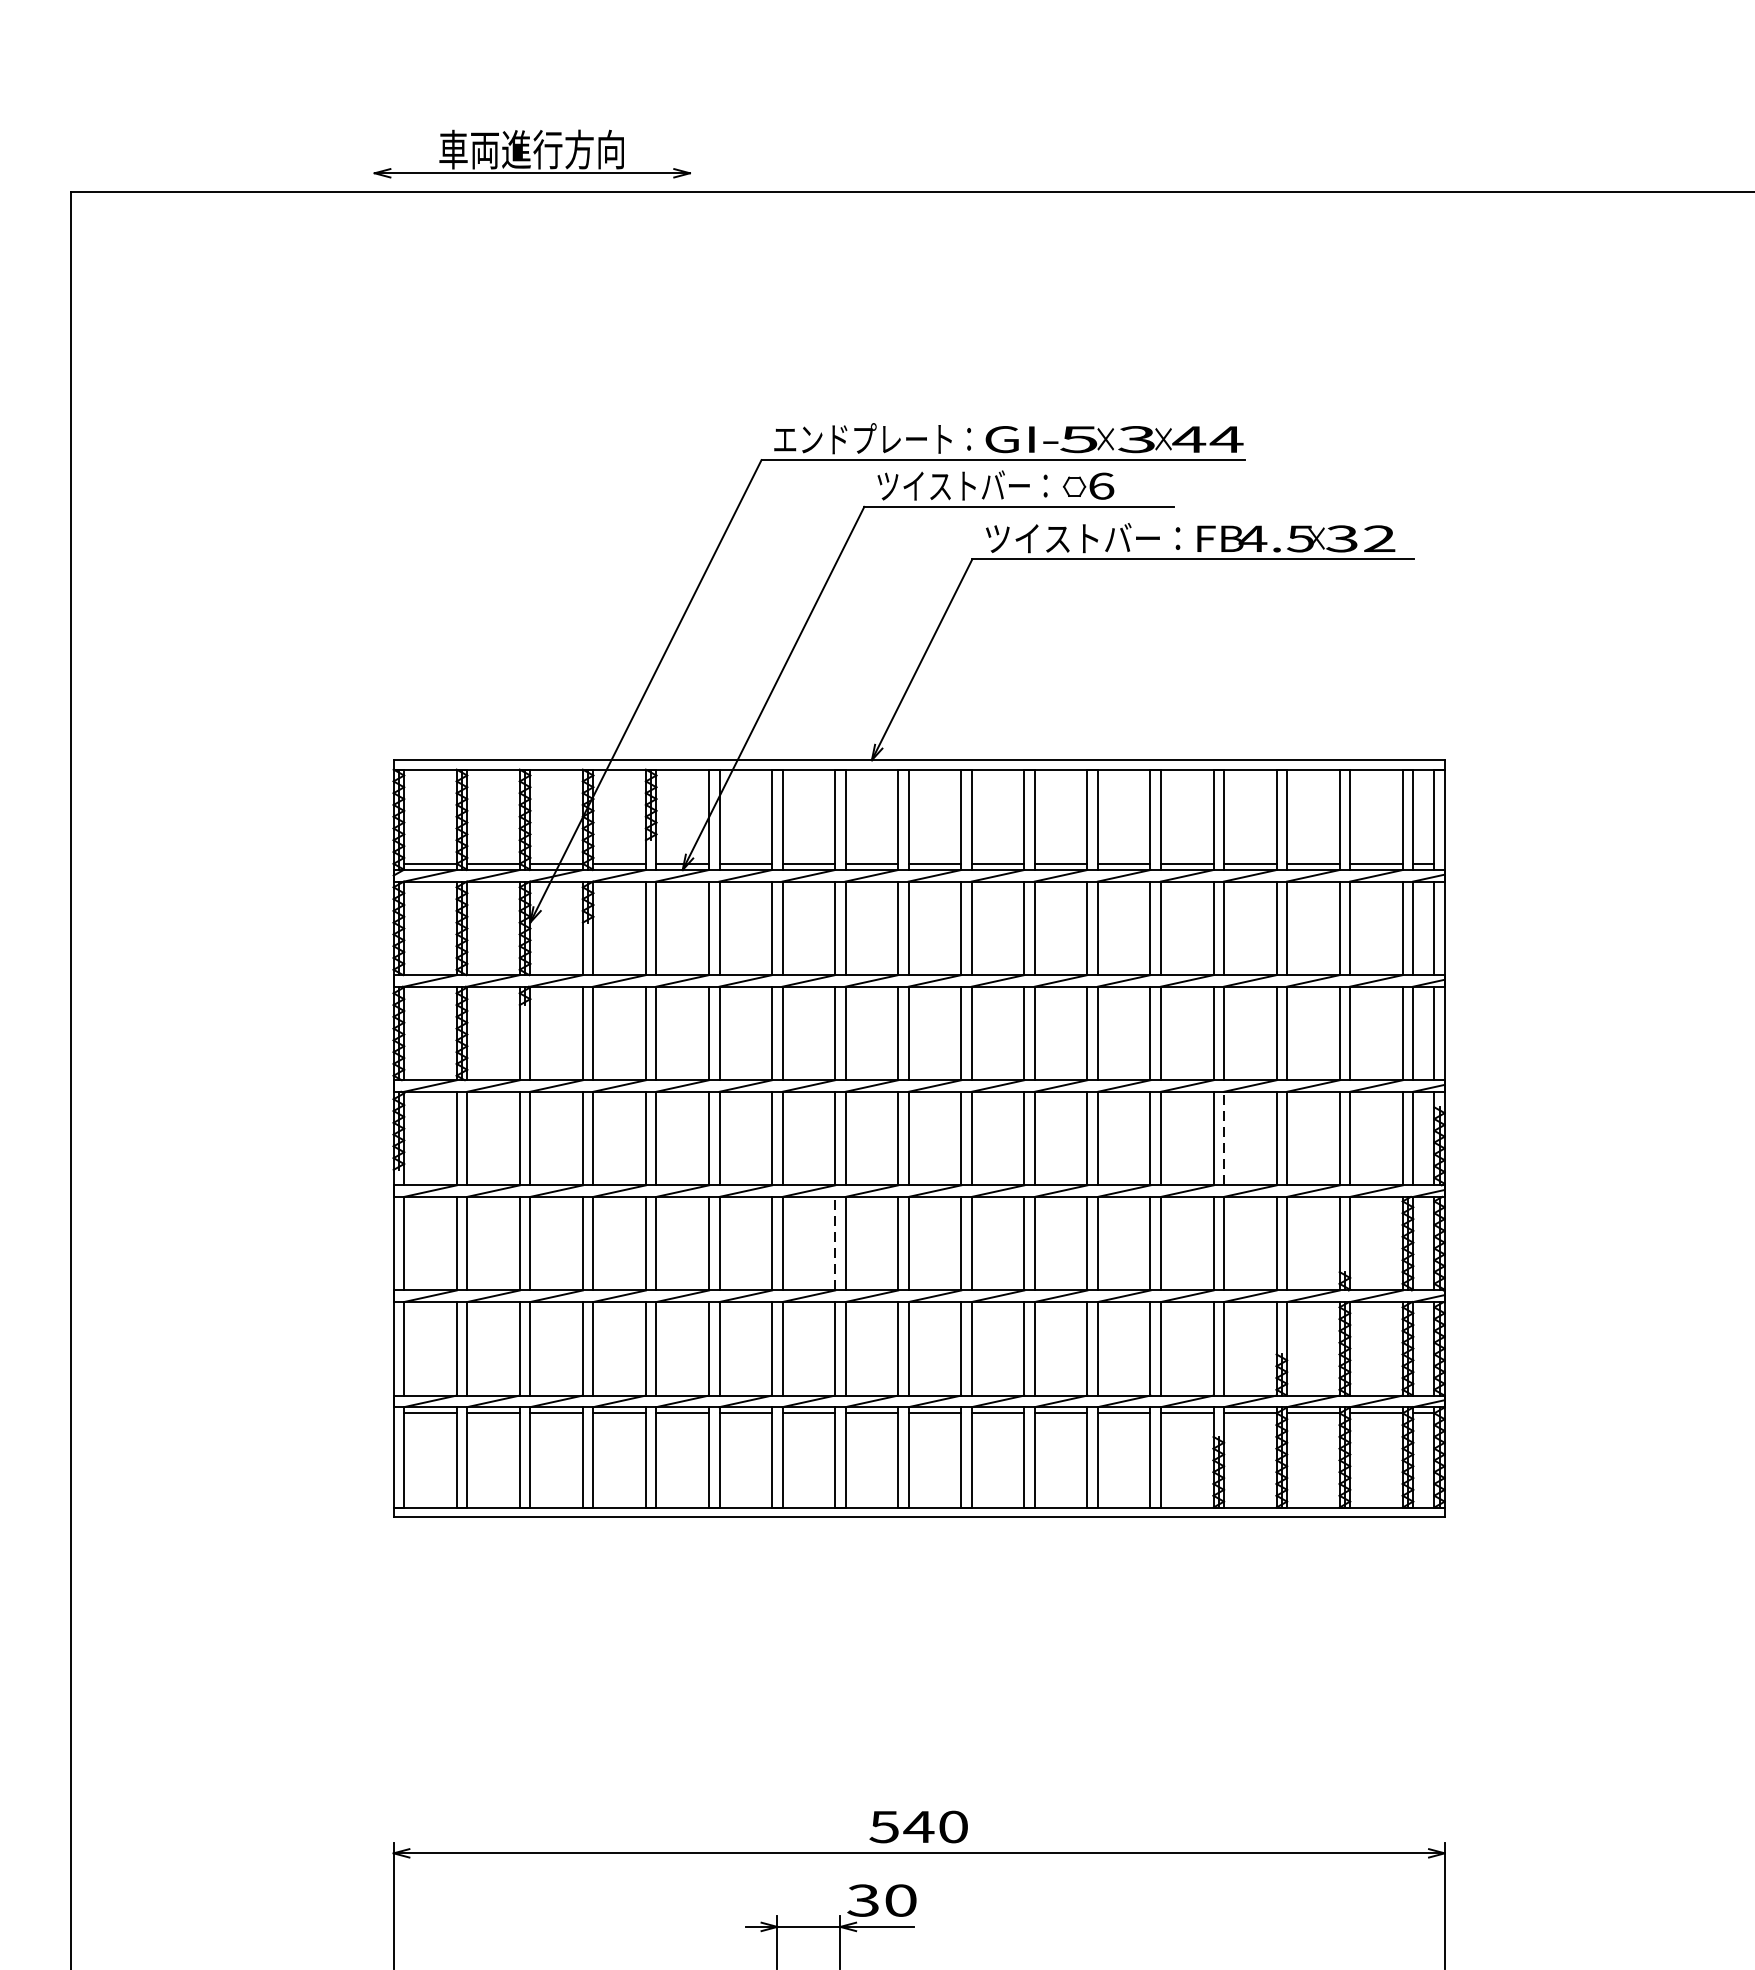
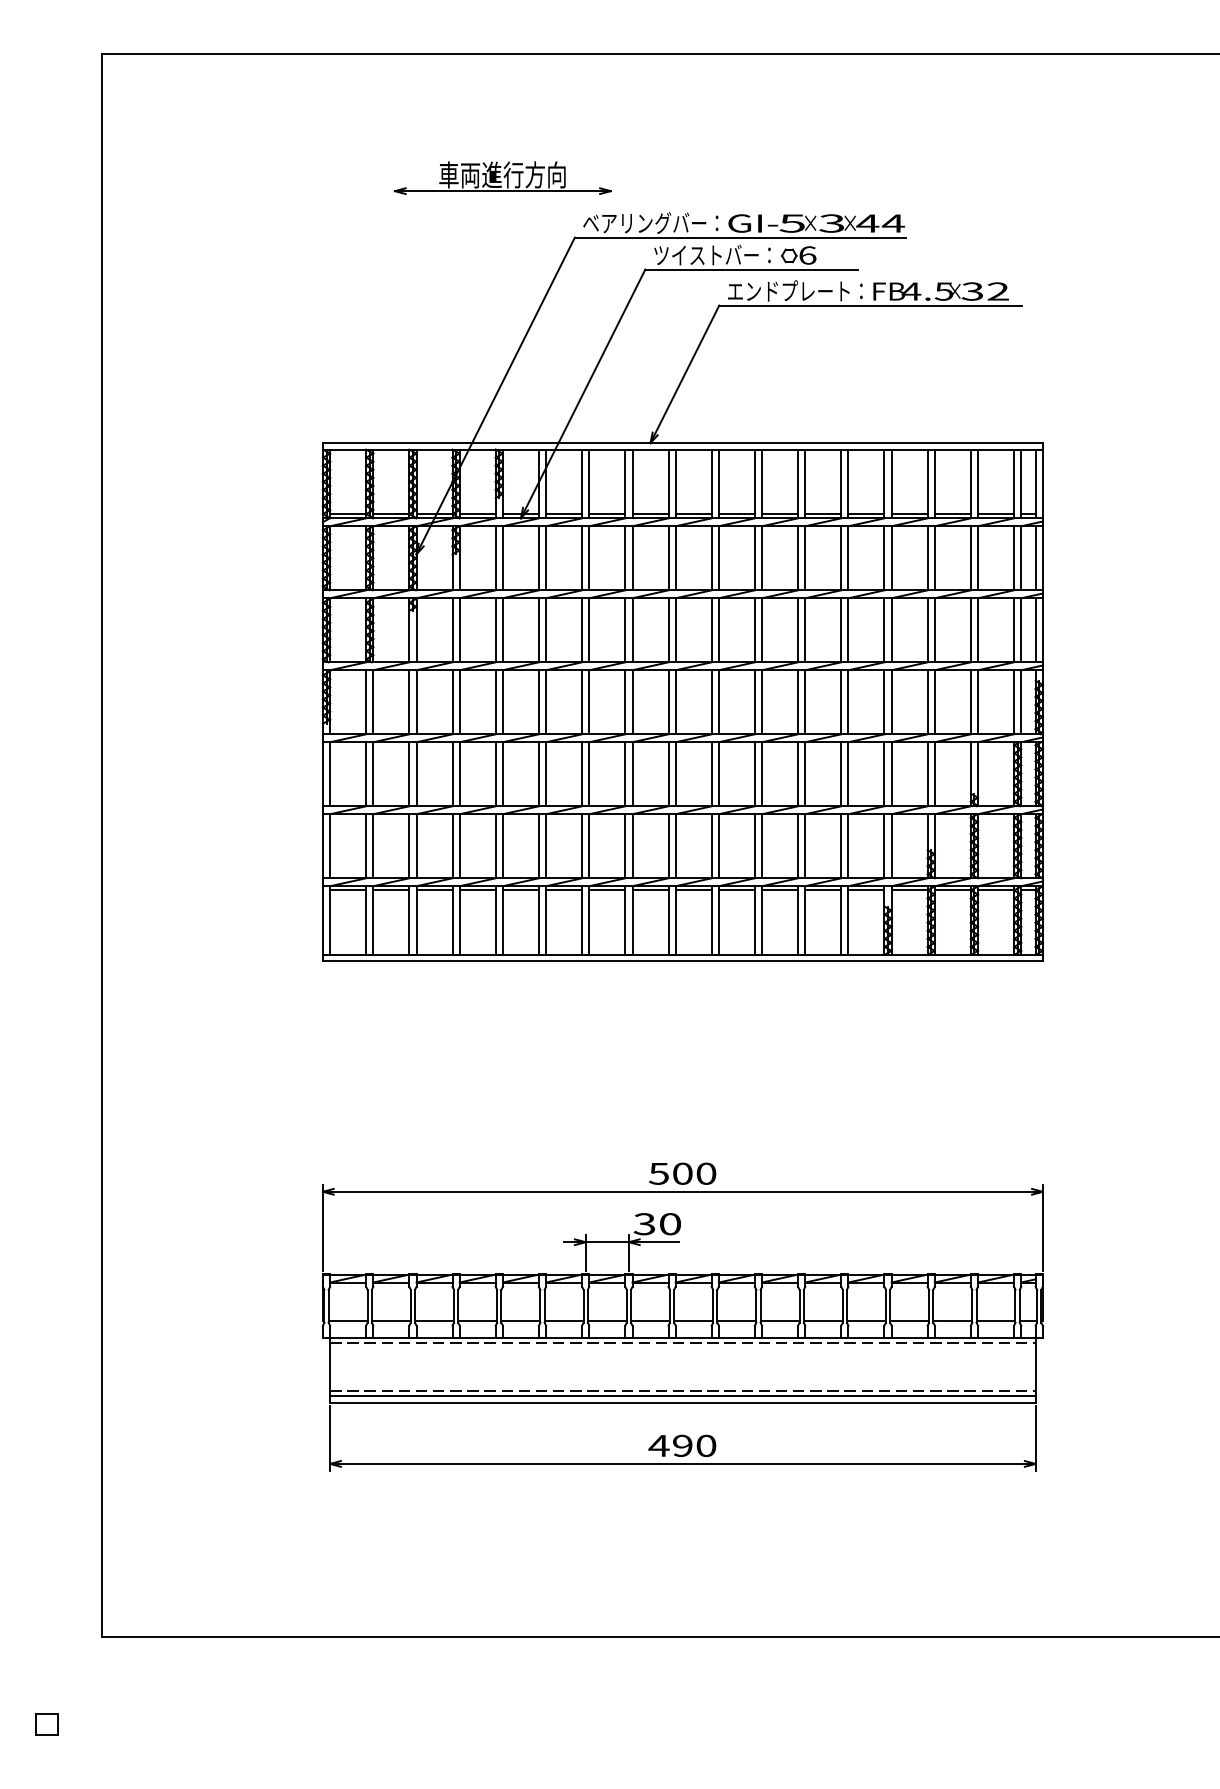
part: (531, 153) -> (502, 177), moved
text: (863, 438) -> (644, 222), エンドプレート： -> ベアリングバー：
text: (1083, 537) -> (795, 290), ツイストバー： -> エンドプレート：
line: (1223, 1137) -> (891, 701), dashed -> solid
line: (835, 1242) -> (625, 773), dashed -> solid
text: (918, 1826) -> (682, 1173), 540 -> 500

